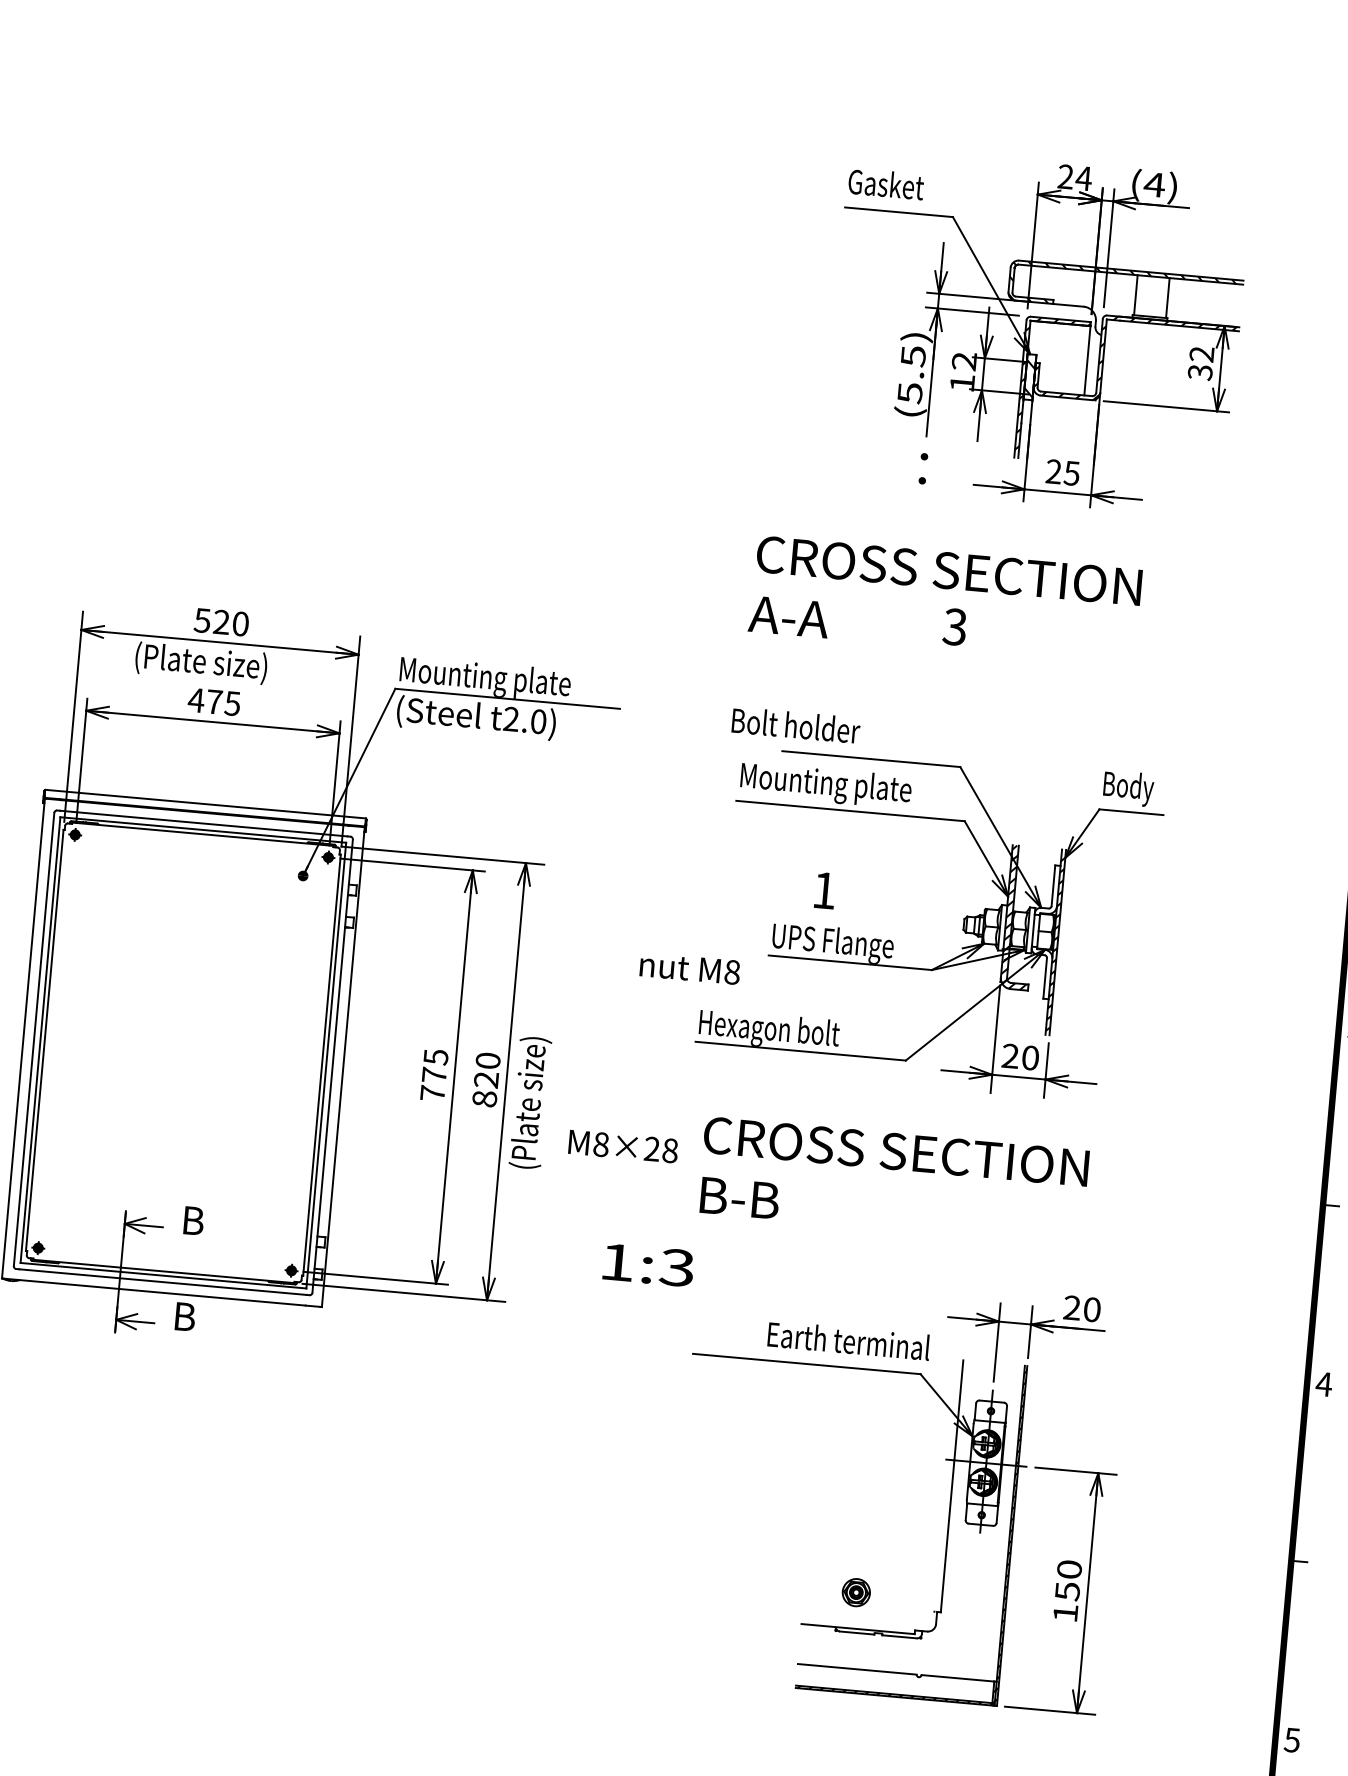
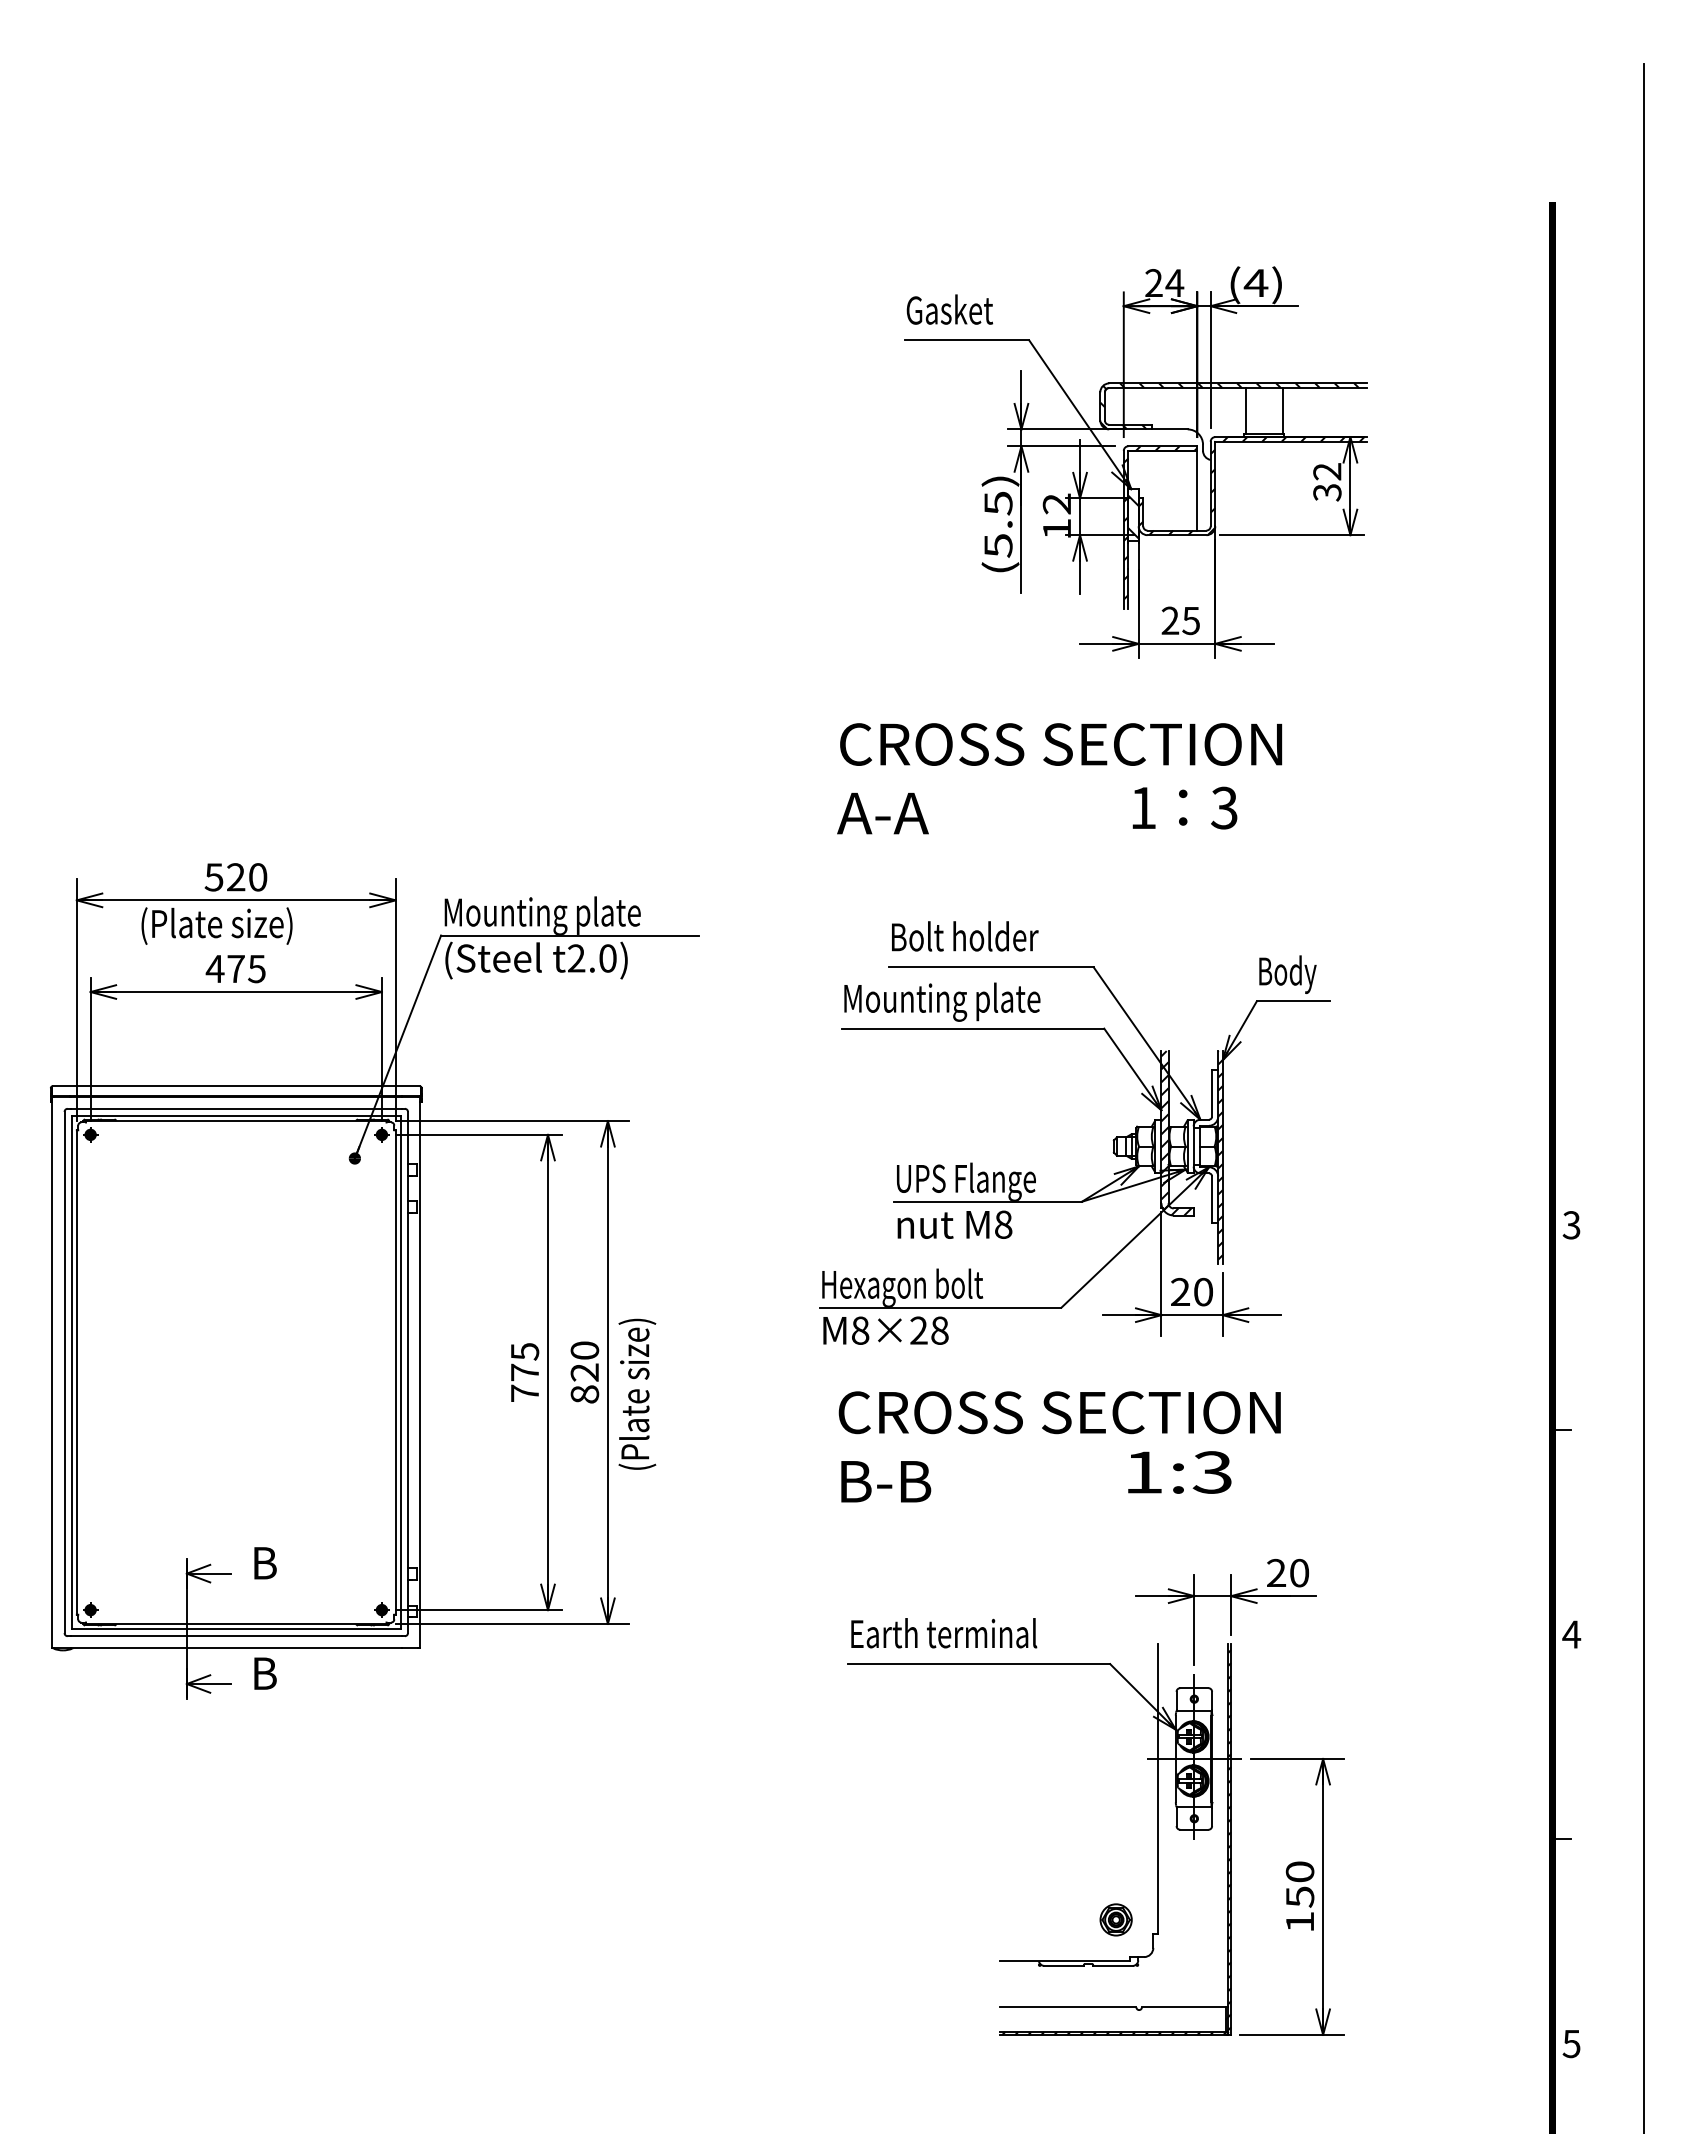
text: (923, 468) -> (1183, 807), moved
text: (955, 626) -> (1224, 807), moved
text: (796, 725) -> (965, 936), moved
text: (824, 890) -> (1143, 807), moved
text: (689, 968) -> (954, 1224), moved
text: (623, 1146) -> (885, 1330), moved
text: (648, 1265) -> (1179, 1472), moved
text: (849, 1341) -> (944, 1633), moved
part: (855, 1592) -> (1115, 1919), moved

